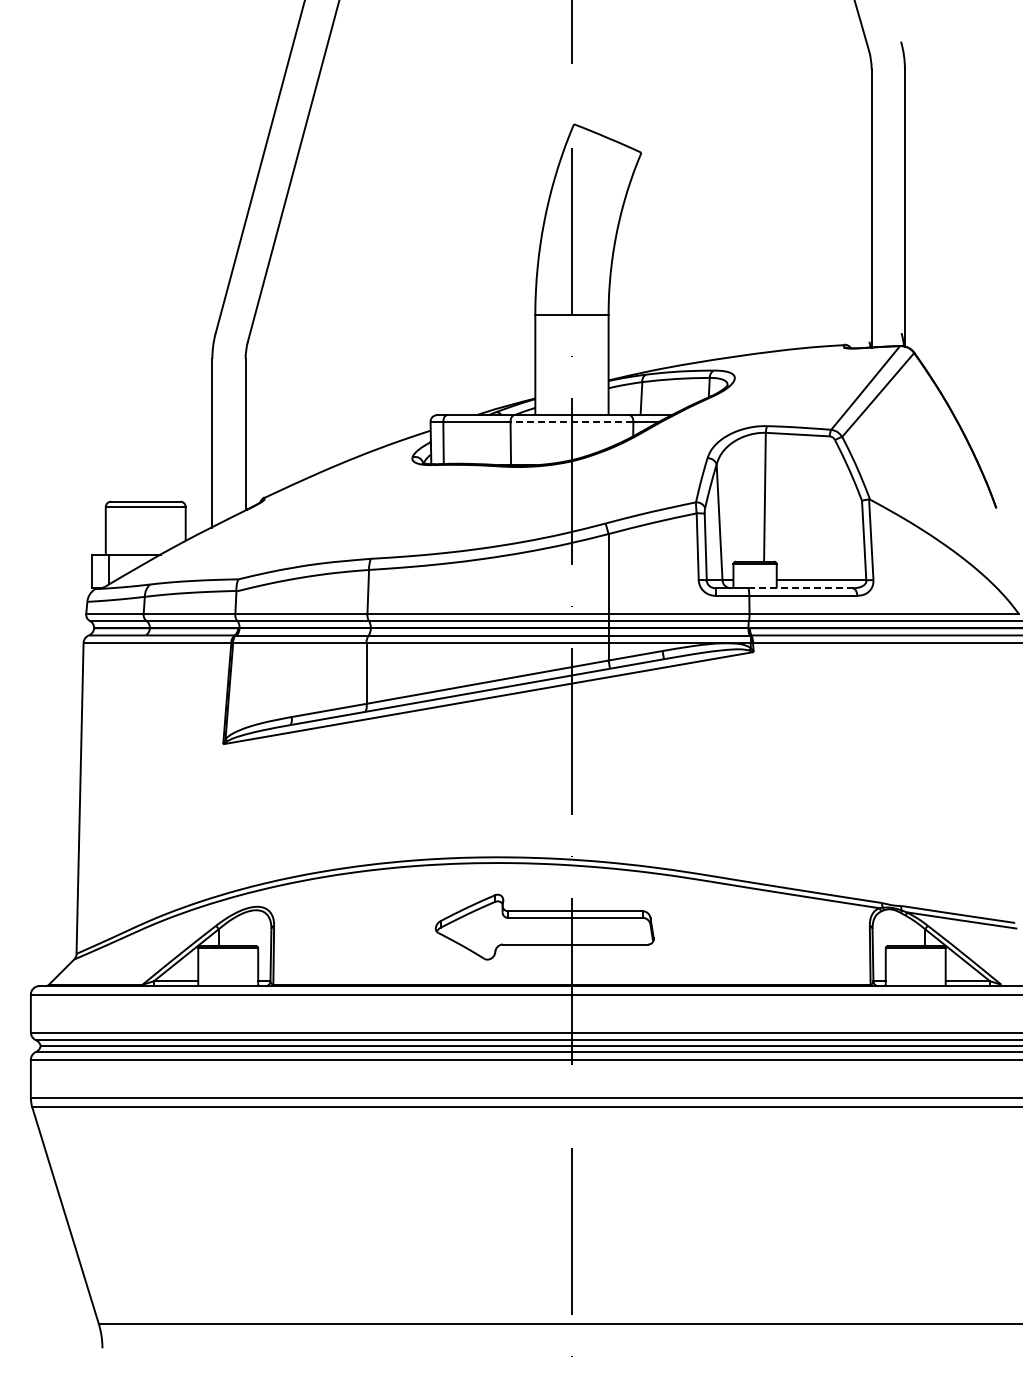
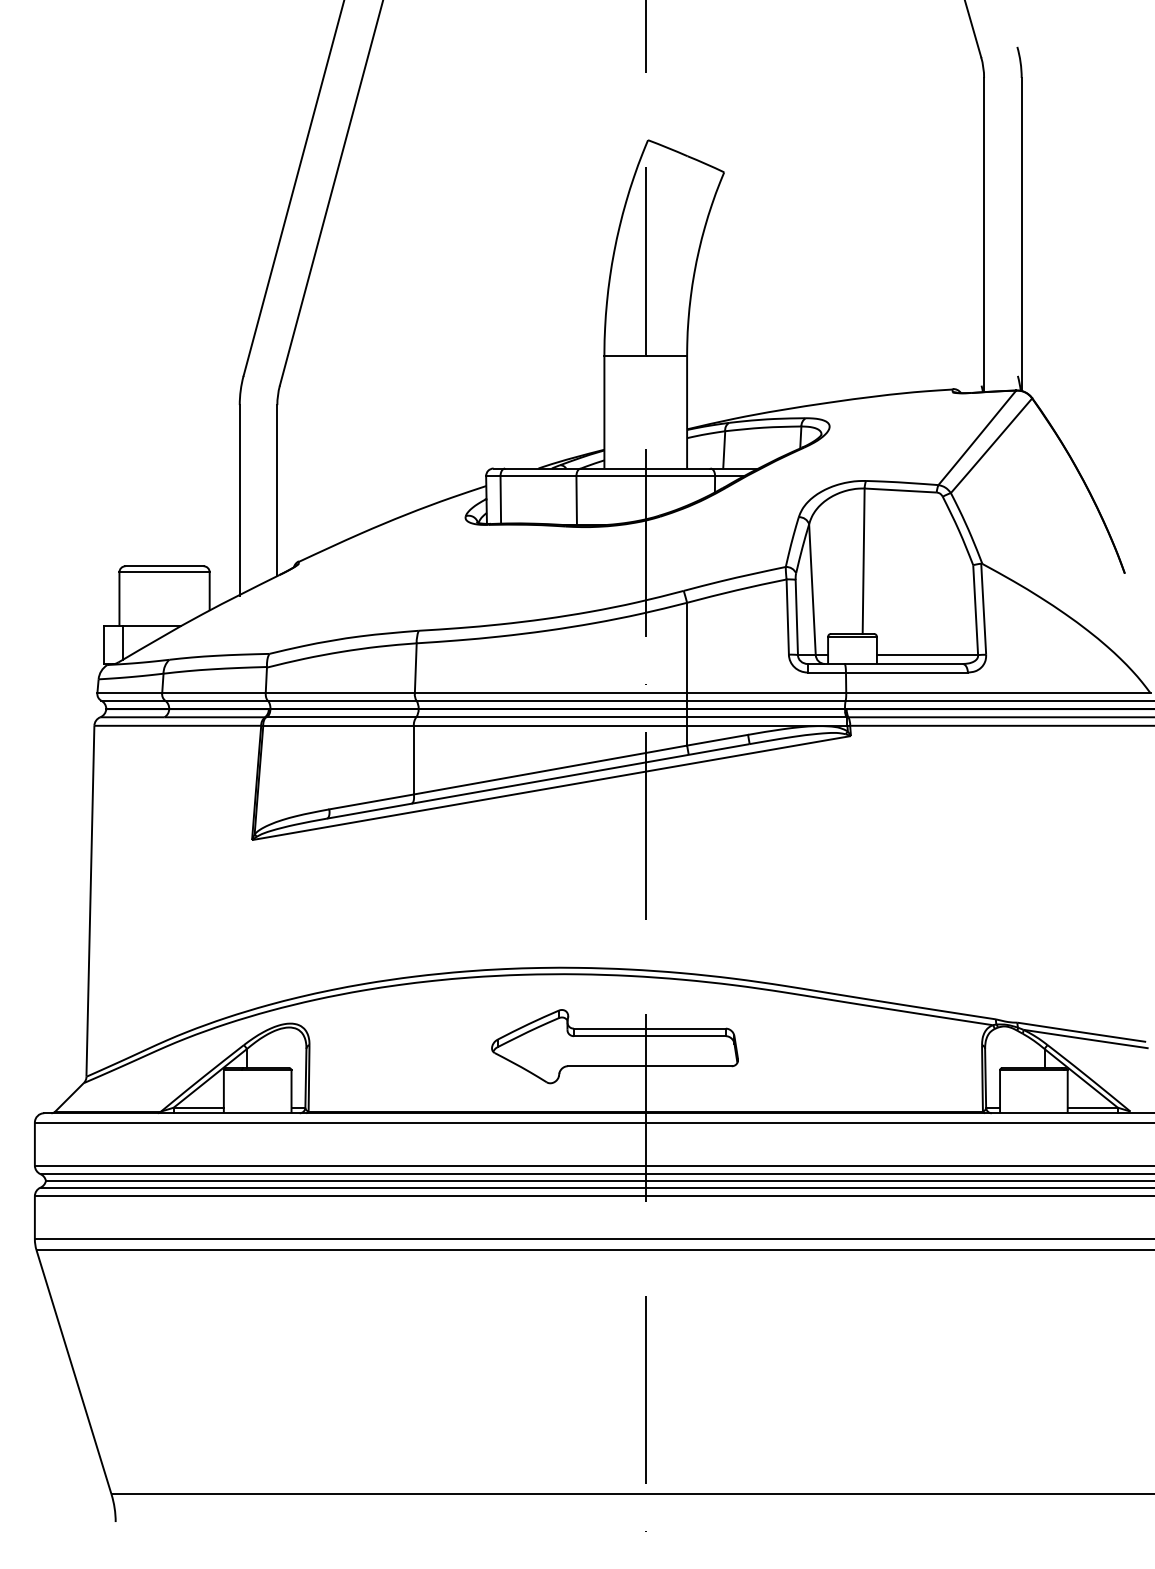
line: (571, 421) -> (645, 475), dashed -> solid
line: (800, 588) -> (903, 664), dashed -> solid

